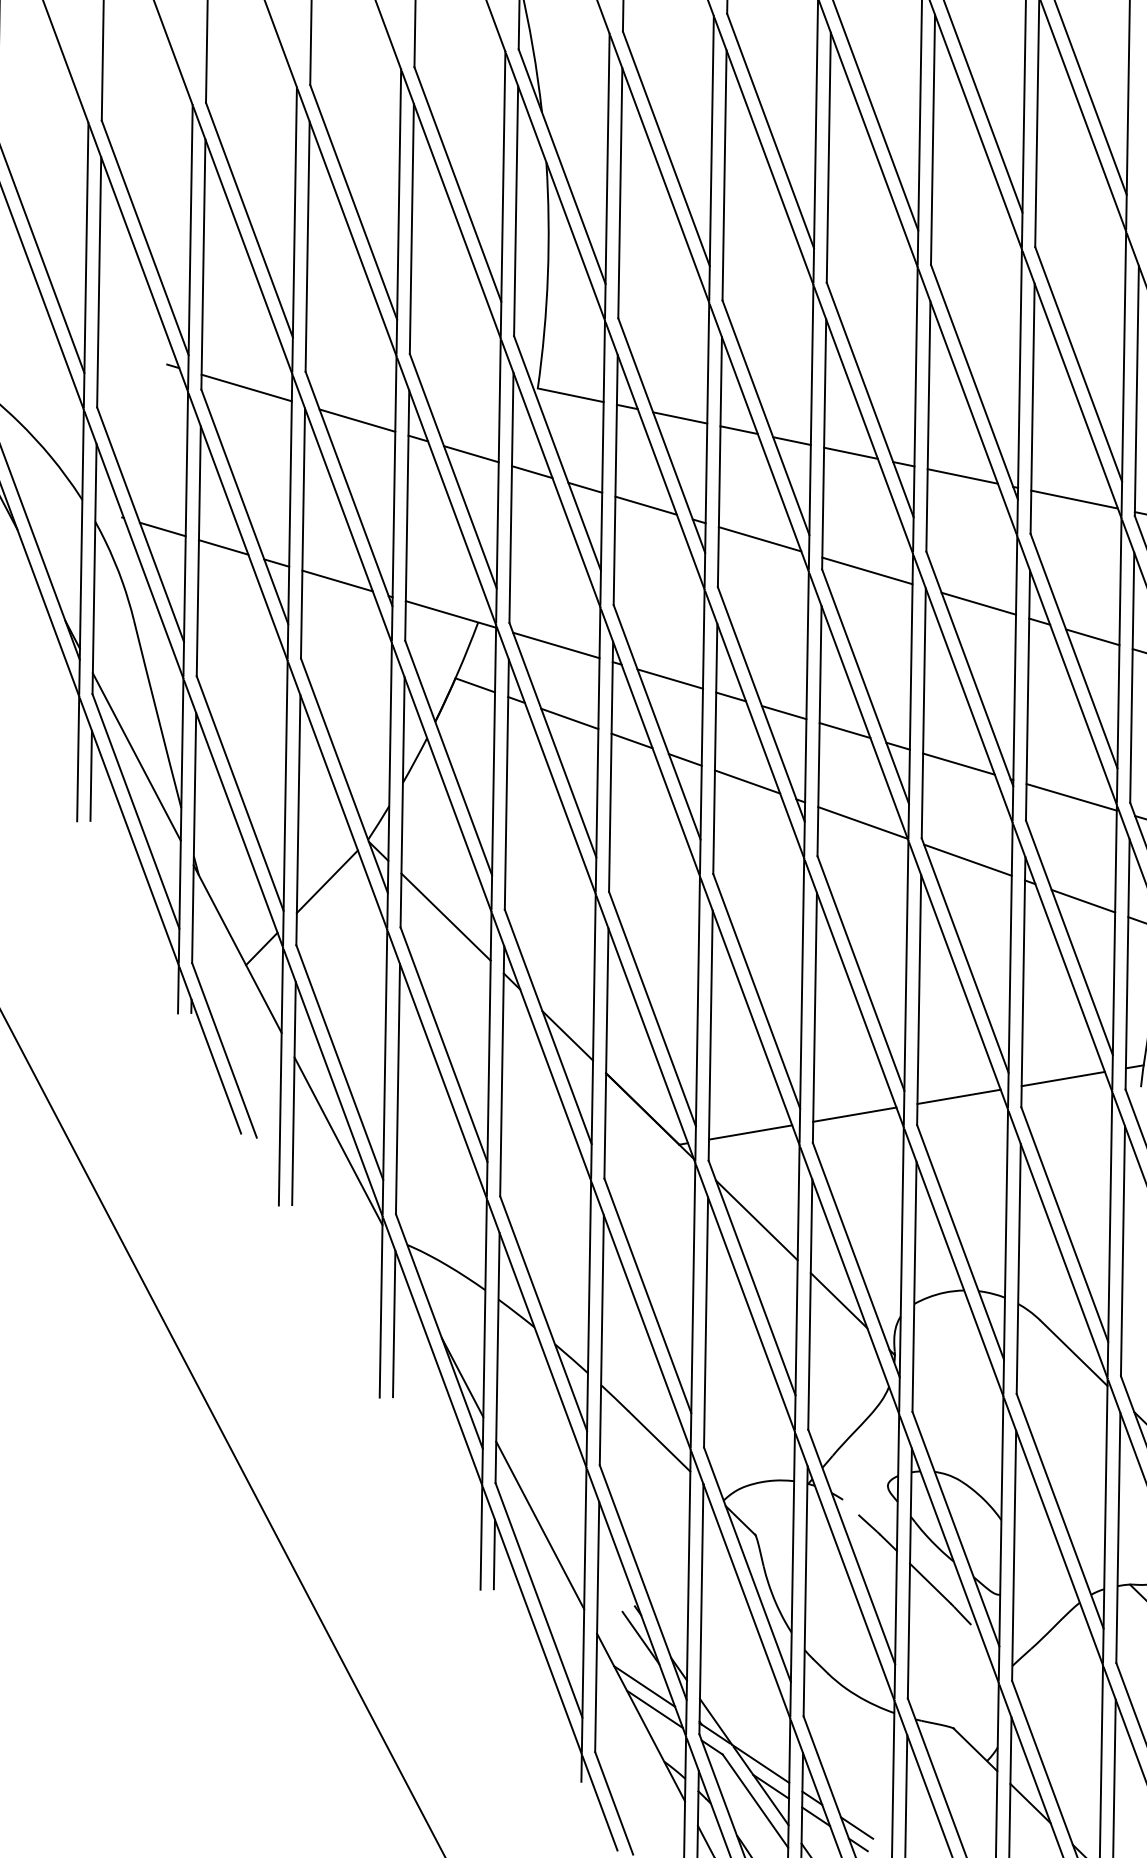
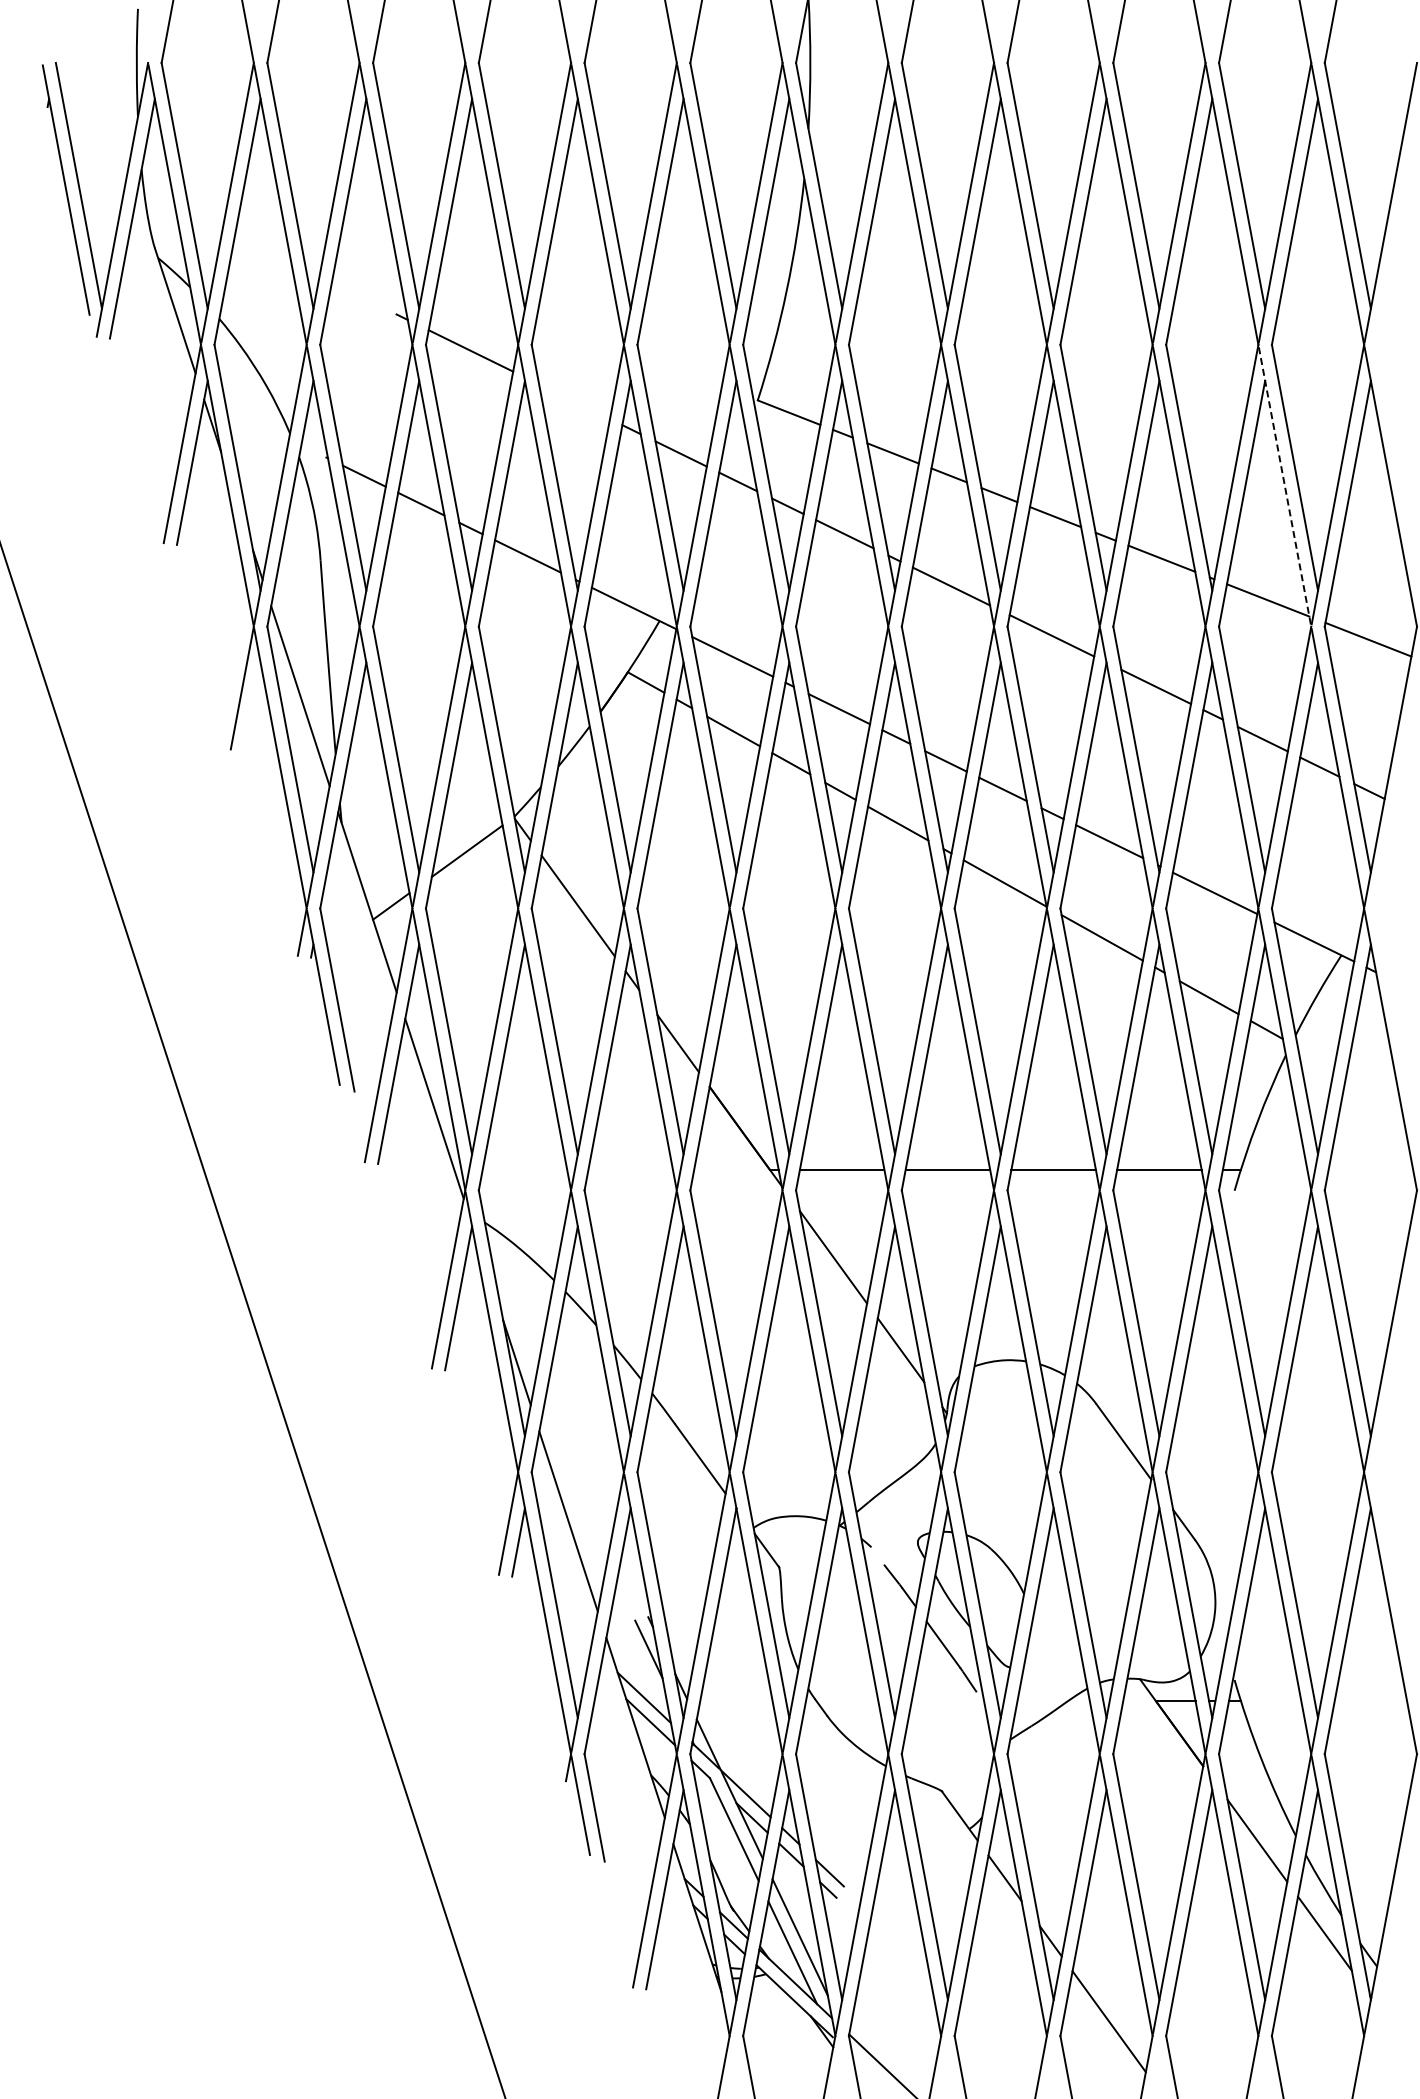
line: (1072, 385) -> (1285, 487), solid -> dashed
line: (357, 420) -> (574, 401), removed
line: (91, 775) -> (252, 706), removed

